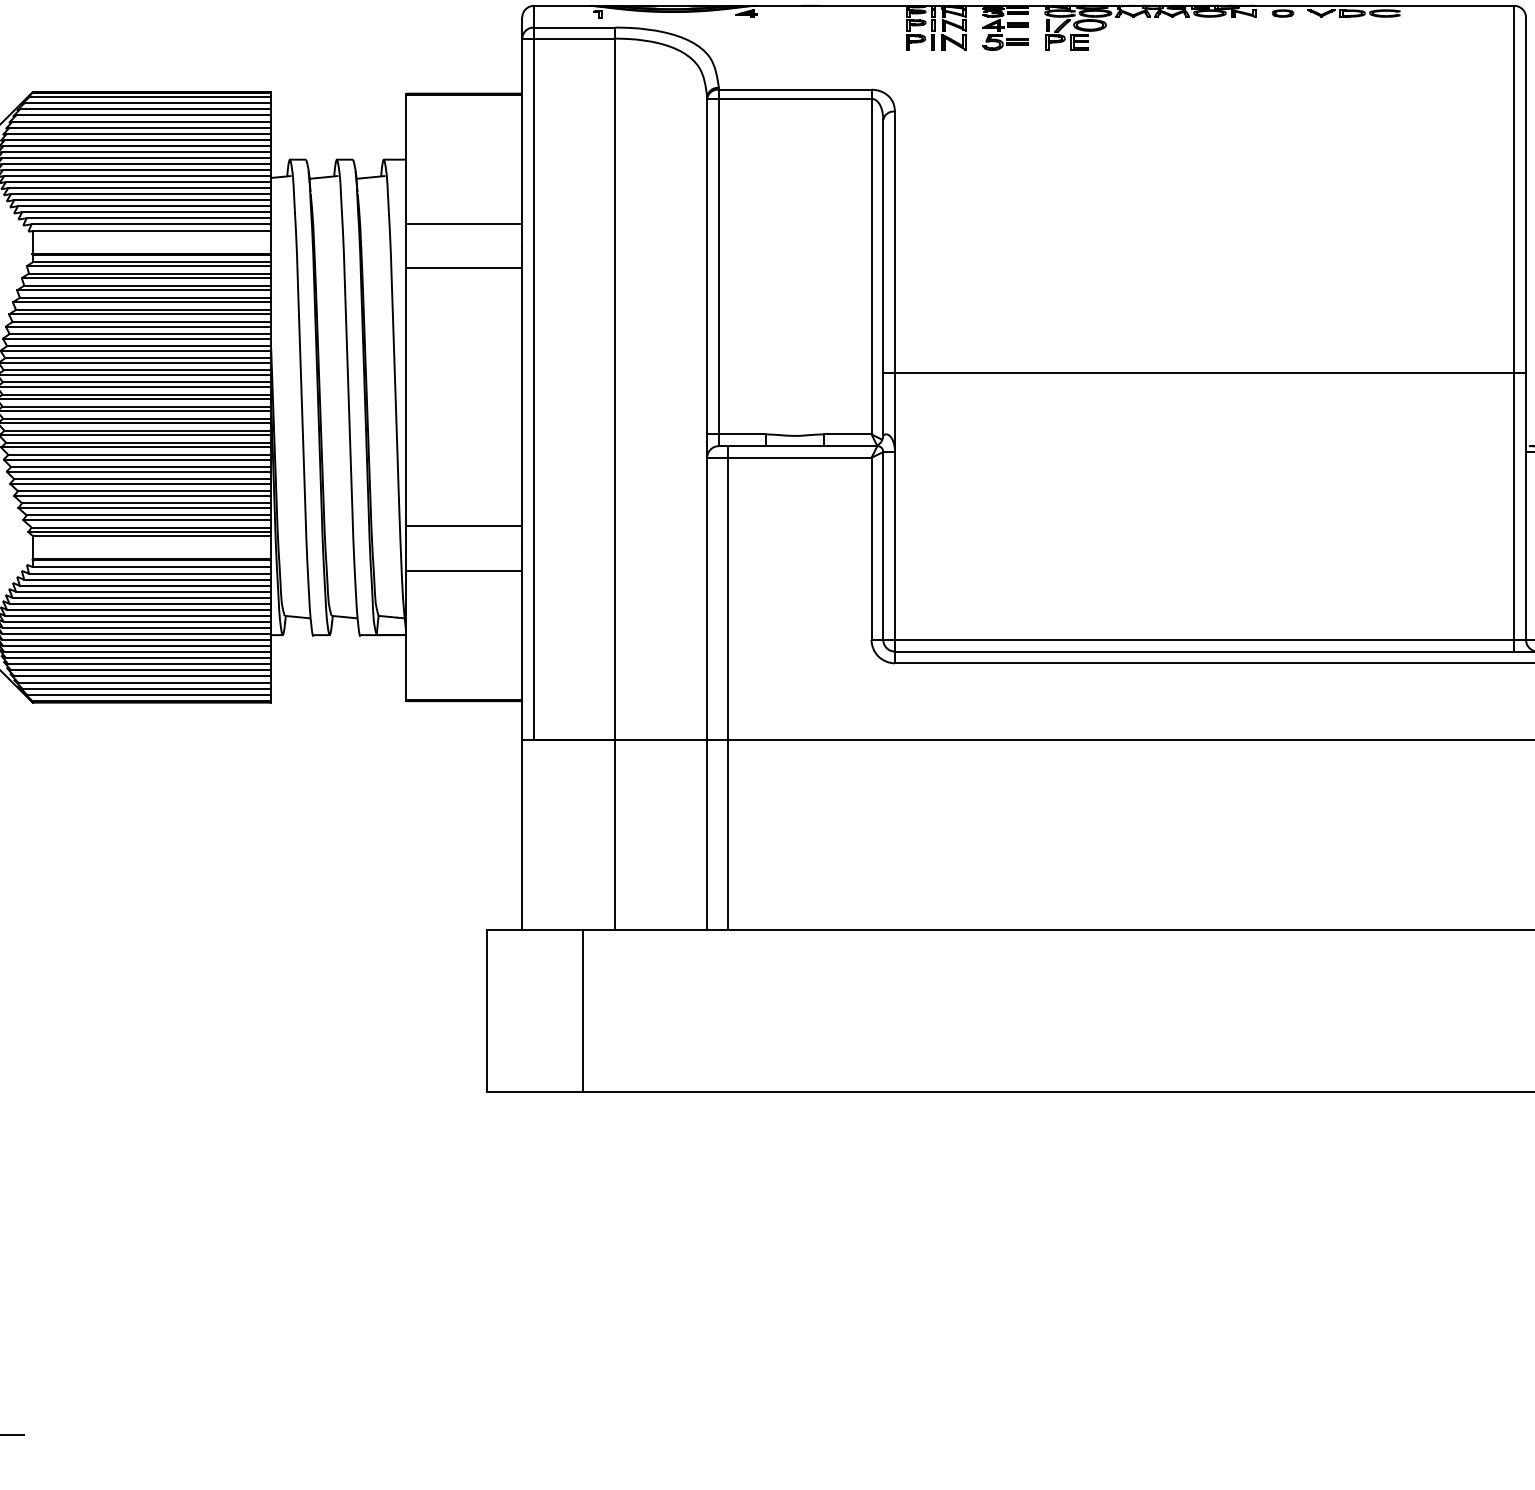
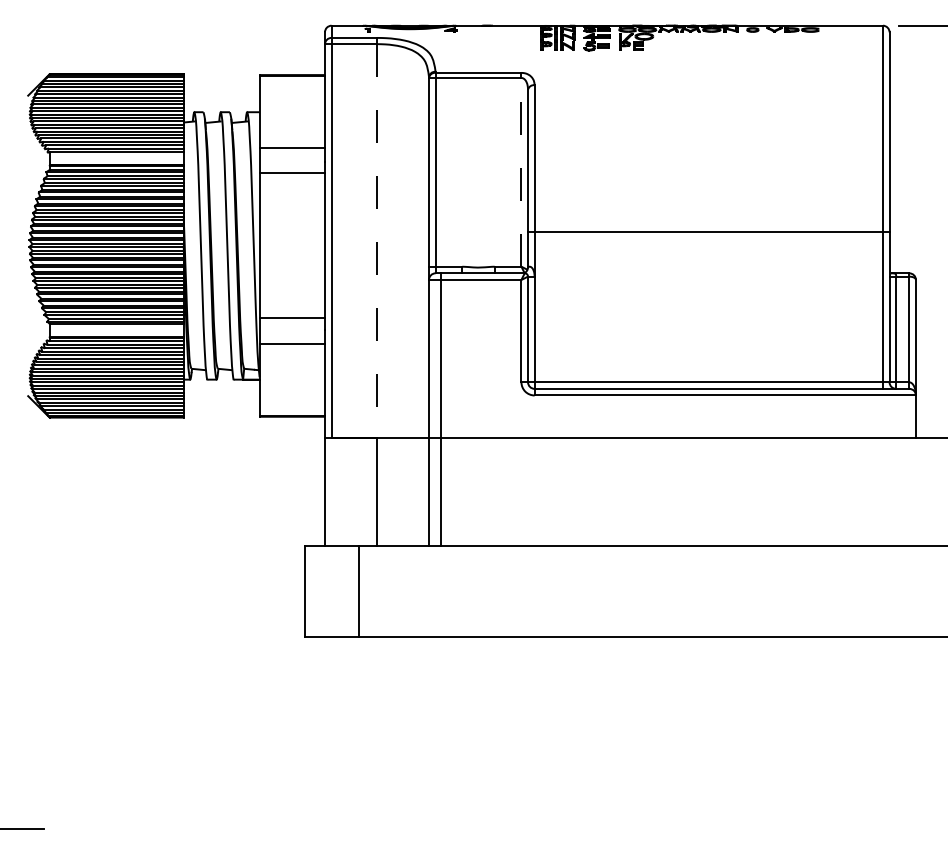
line: (871, 265) -> (521, 171), solid -> dashed
line: (615, 389) -> (377, 241), solid -> dashed

